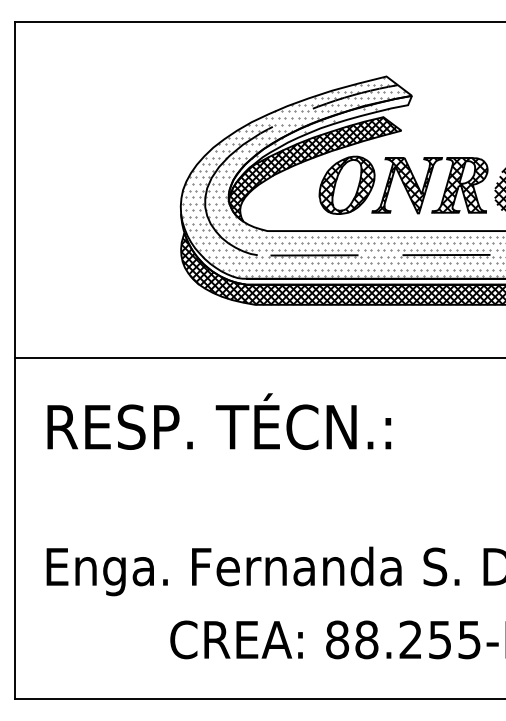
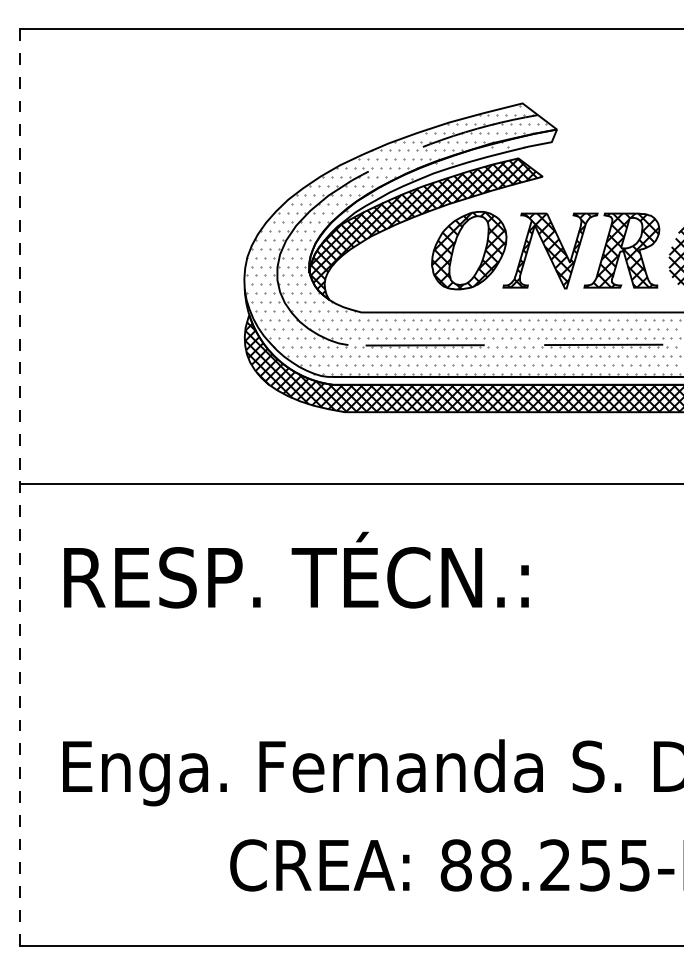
line: (14, 360) -> (19, 487), solid -> dashed

